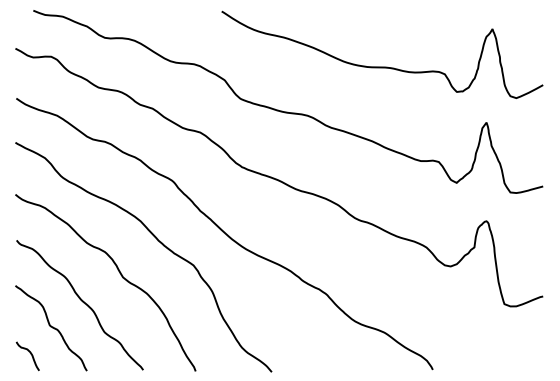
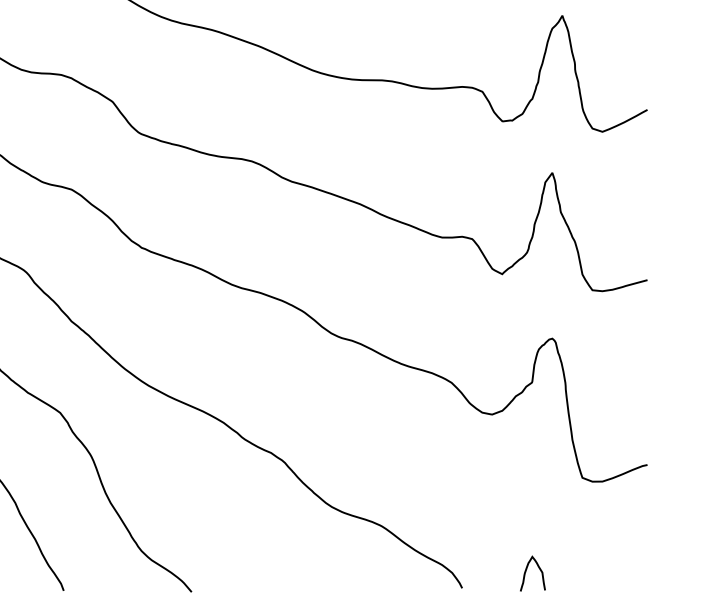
curve: (471, 360) -> (527, 572), added

